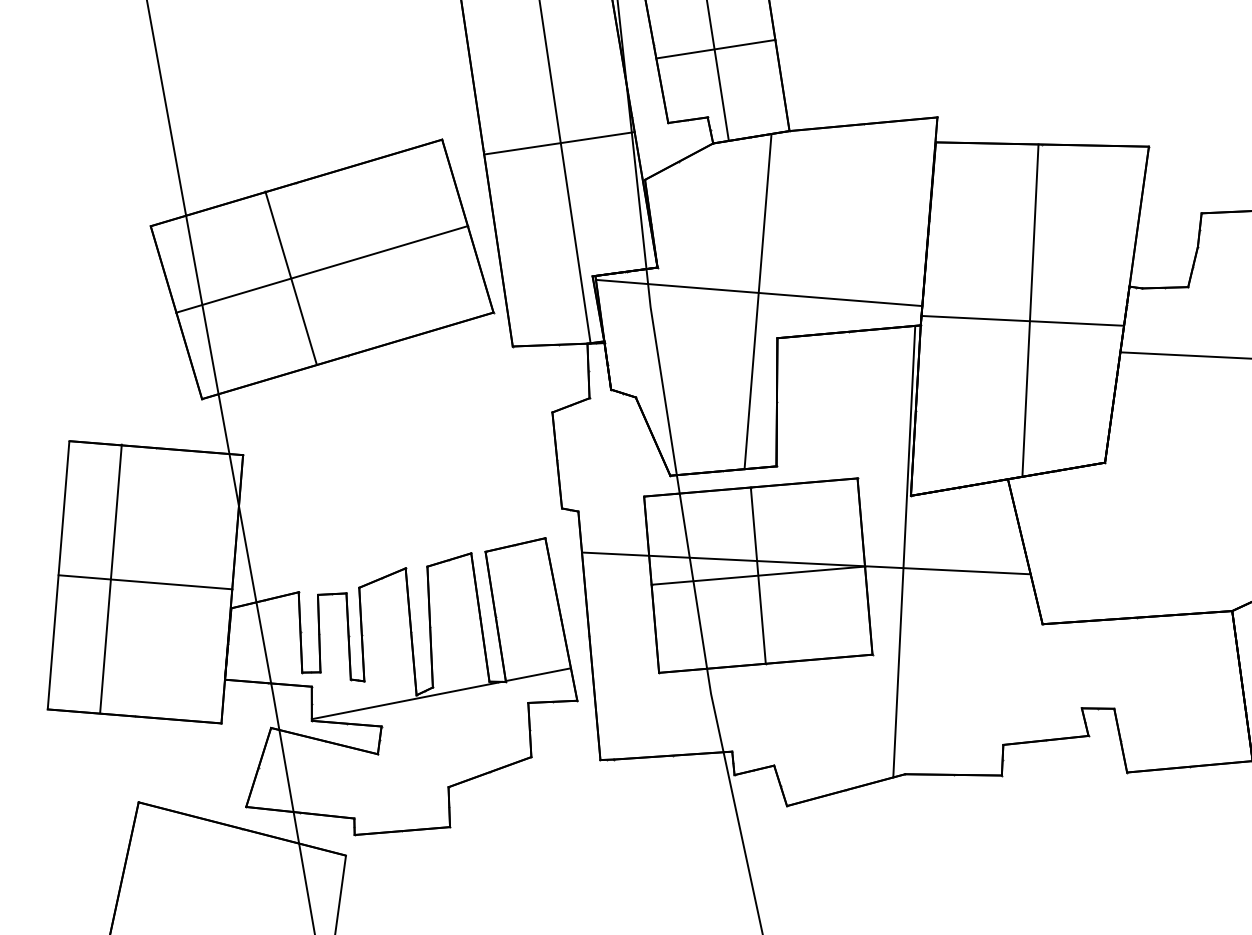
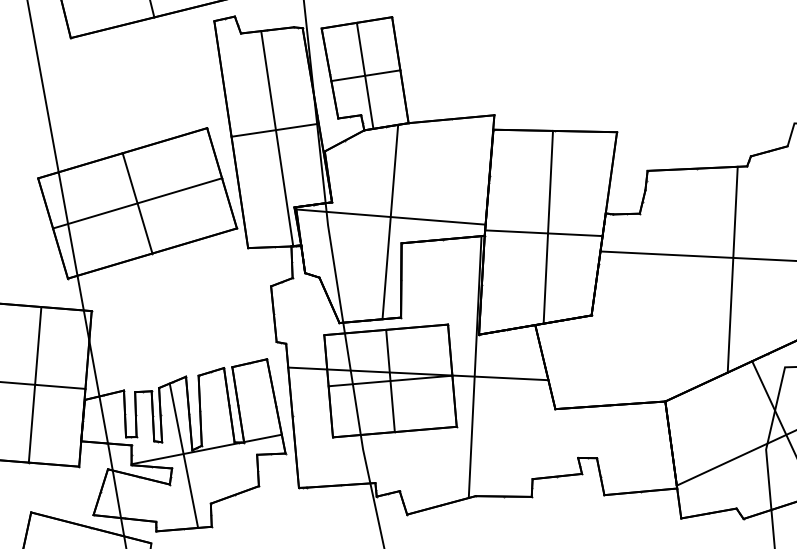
line: (290, 278) -> (137, 203), moved
line: (109, 578) -> (34, 384), moved
line: (401, 704) -> (183, 455), added

